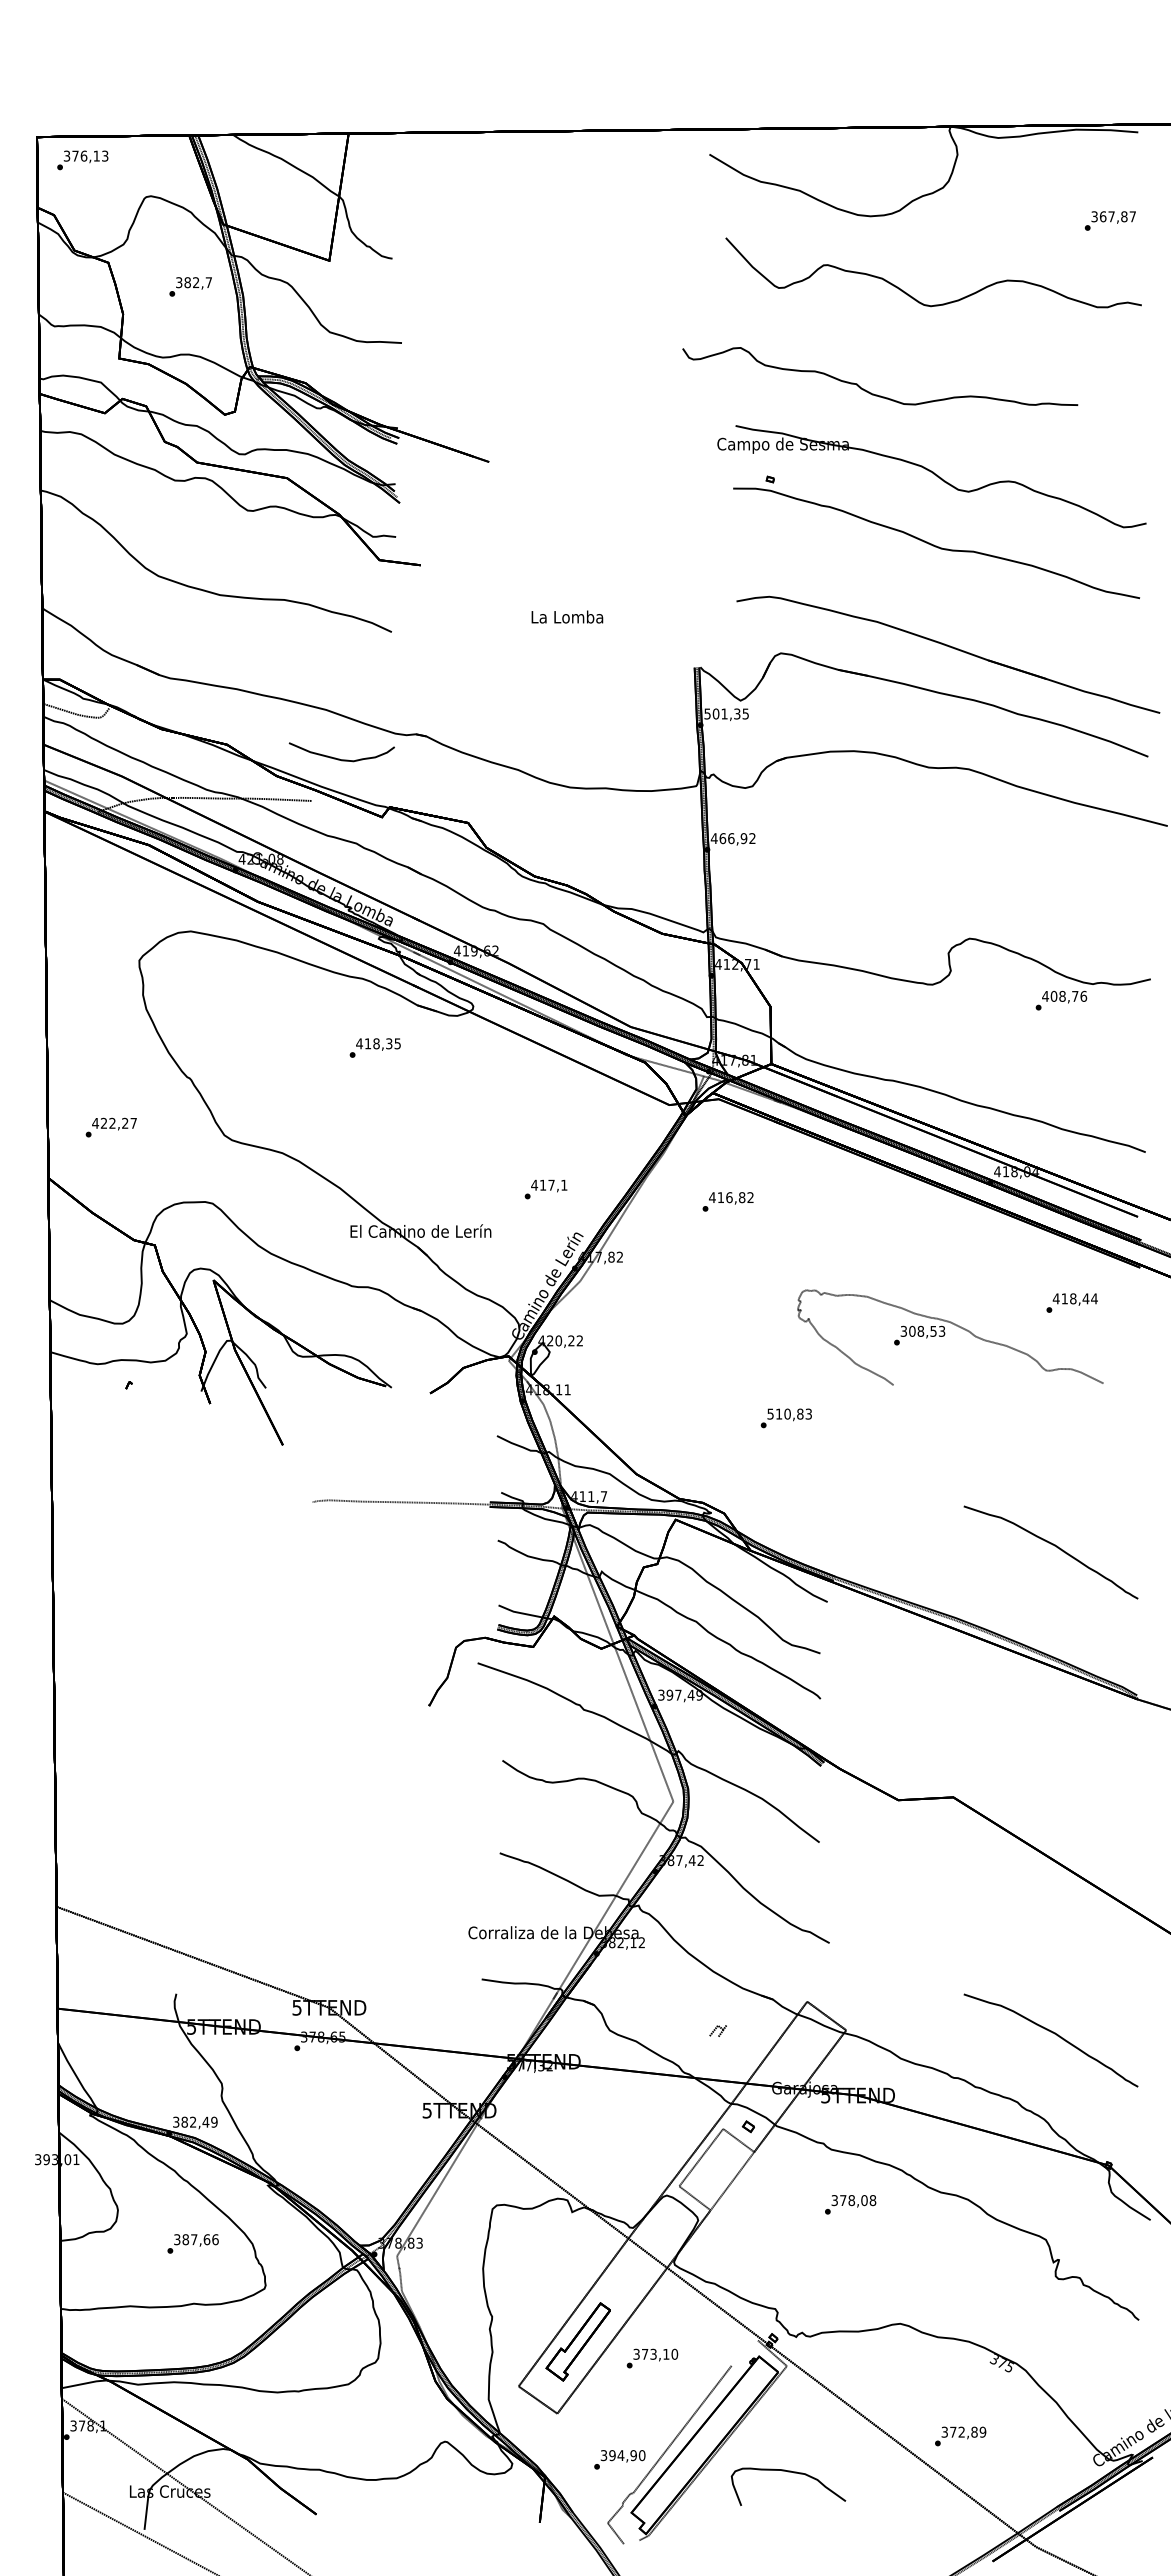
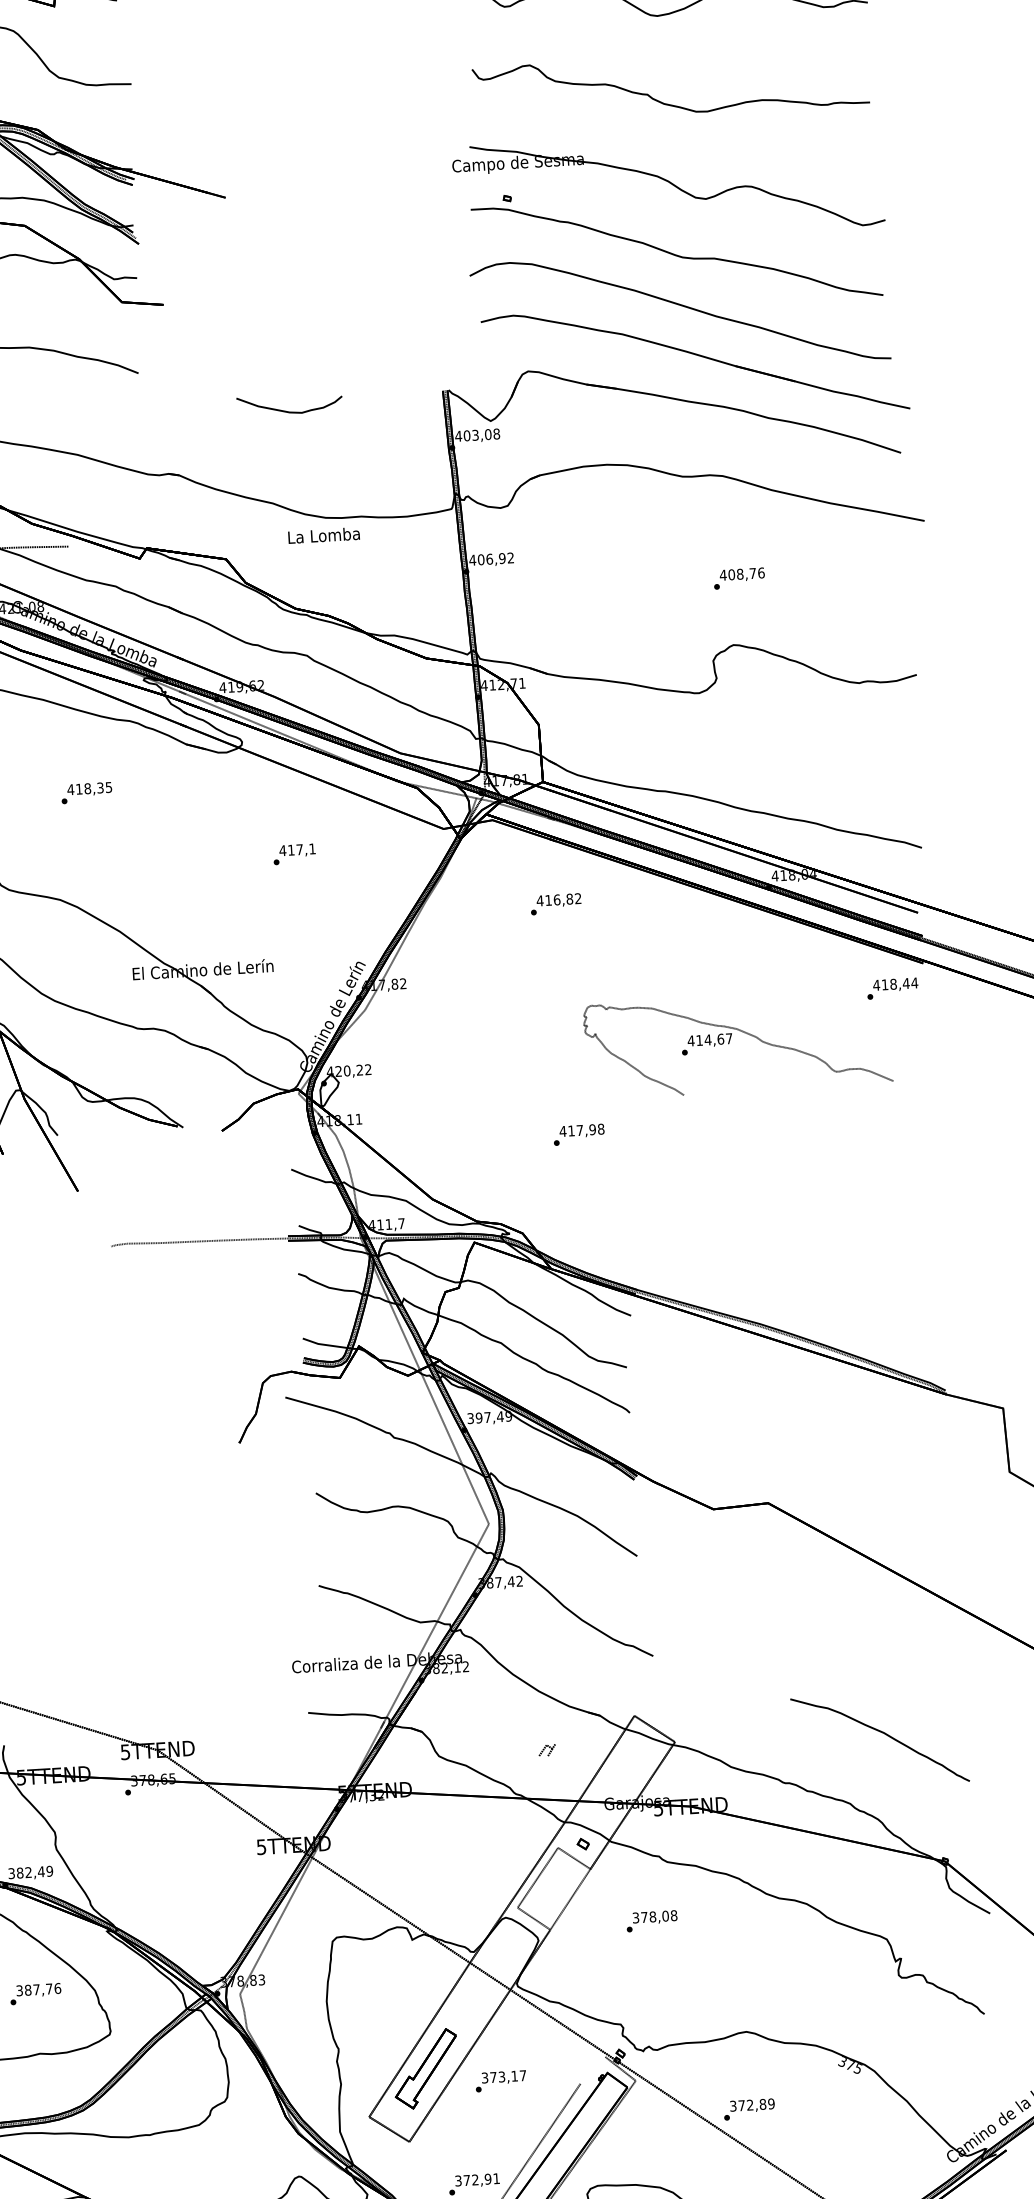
curve: (877, 394) -> (669, 103), moved
curve: (937, 597) -> (681, 306), added
text: (567, 616) -> (324, 534), moved
text: (726, 713) -> (477, 434), 501,35 -> 403,08
curve: (339, 758) -> (287, 410), moved
text: (722, 838) -> (480, 559), 466,92 -> 406,92
text: (1061, 1000) -> (739, 578), moved
text: (374, 1047) -> (85, 792), moved
text: (545, 1189) -> (293, 854), moved
text: (727, 1201) -> (555, 903), moved
text: (1071, 1302) -> (891, 988), moved
text: (922, 1330) -> (709, 1038), 308,53 -> 414,67
text: (789, 1413) -> (581, 1129), 510,83 -> 417,98
curve: (1054, 1546) -> (854, 1246), removed
text: (850, 2204) -> (651, 1920), moved
text: (206, 2239) -> (48, 1988), 387,66 -> 387,76
text: (674, 2353) -> (522, 2074), 373,10 -> 373,17
text: (960, 2436) -> (749, 2109), moved
text: (627, 2455) -> (481, 2179), 394,90 -> 372,91

